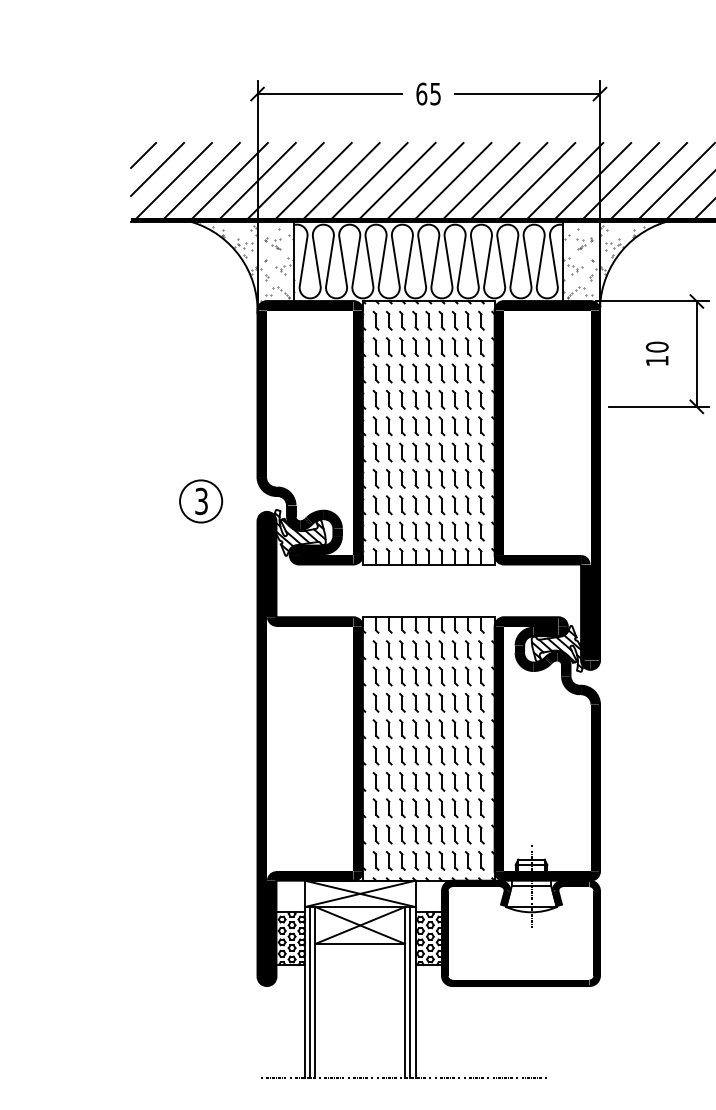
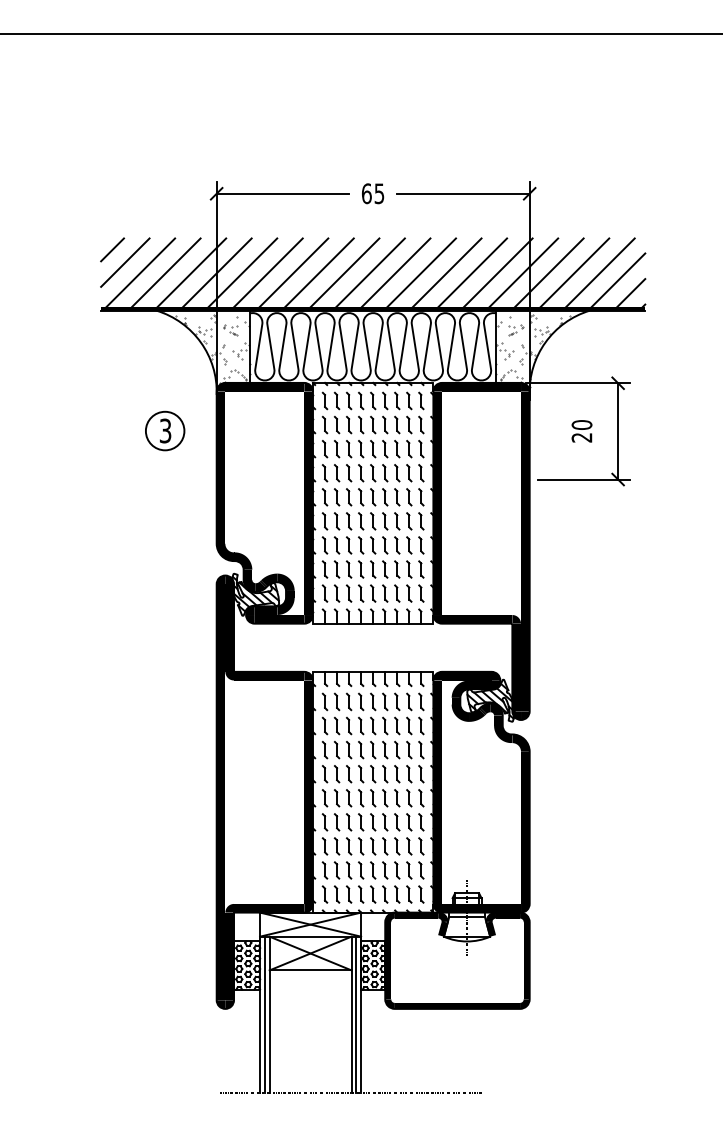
text: (656, 360) -> (581, 437), 10 -> 20
part: (201, 500) -> (165, 430), moved

